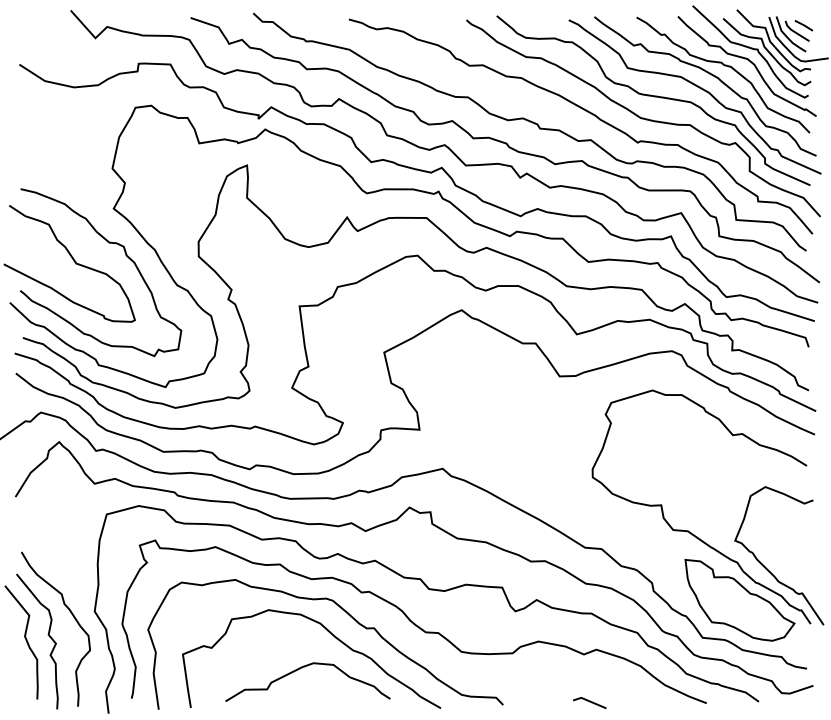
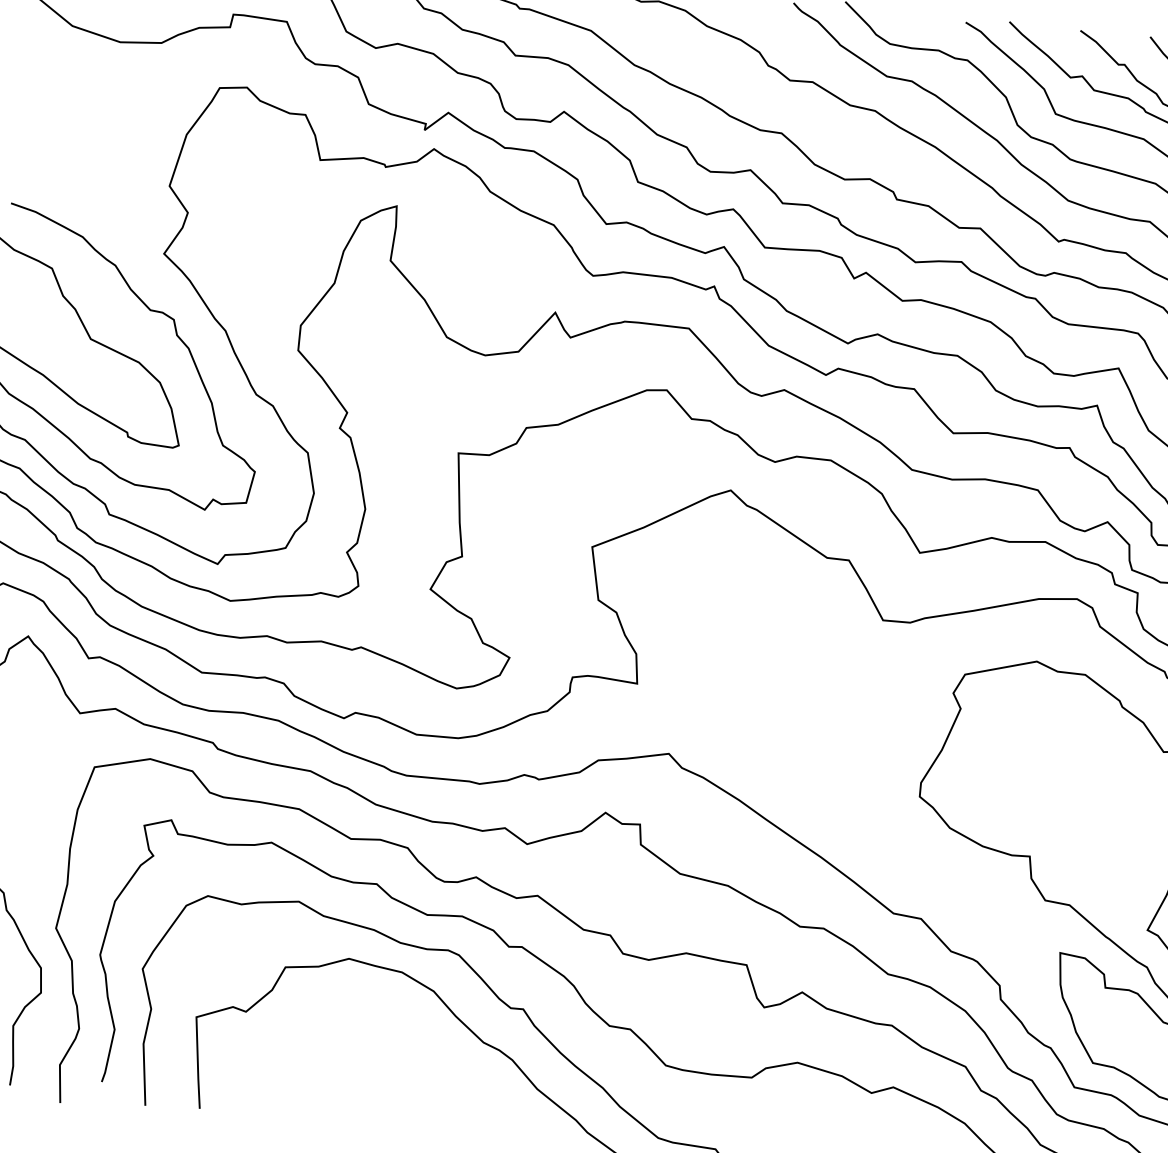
curve: (300, 669) -> (391, 1064), removed

